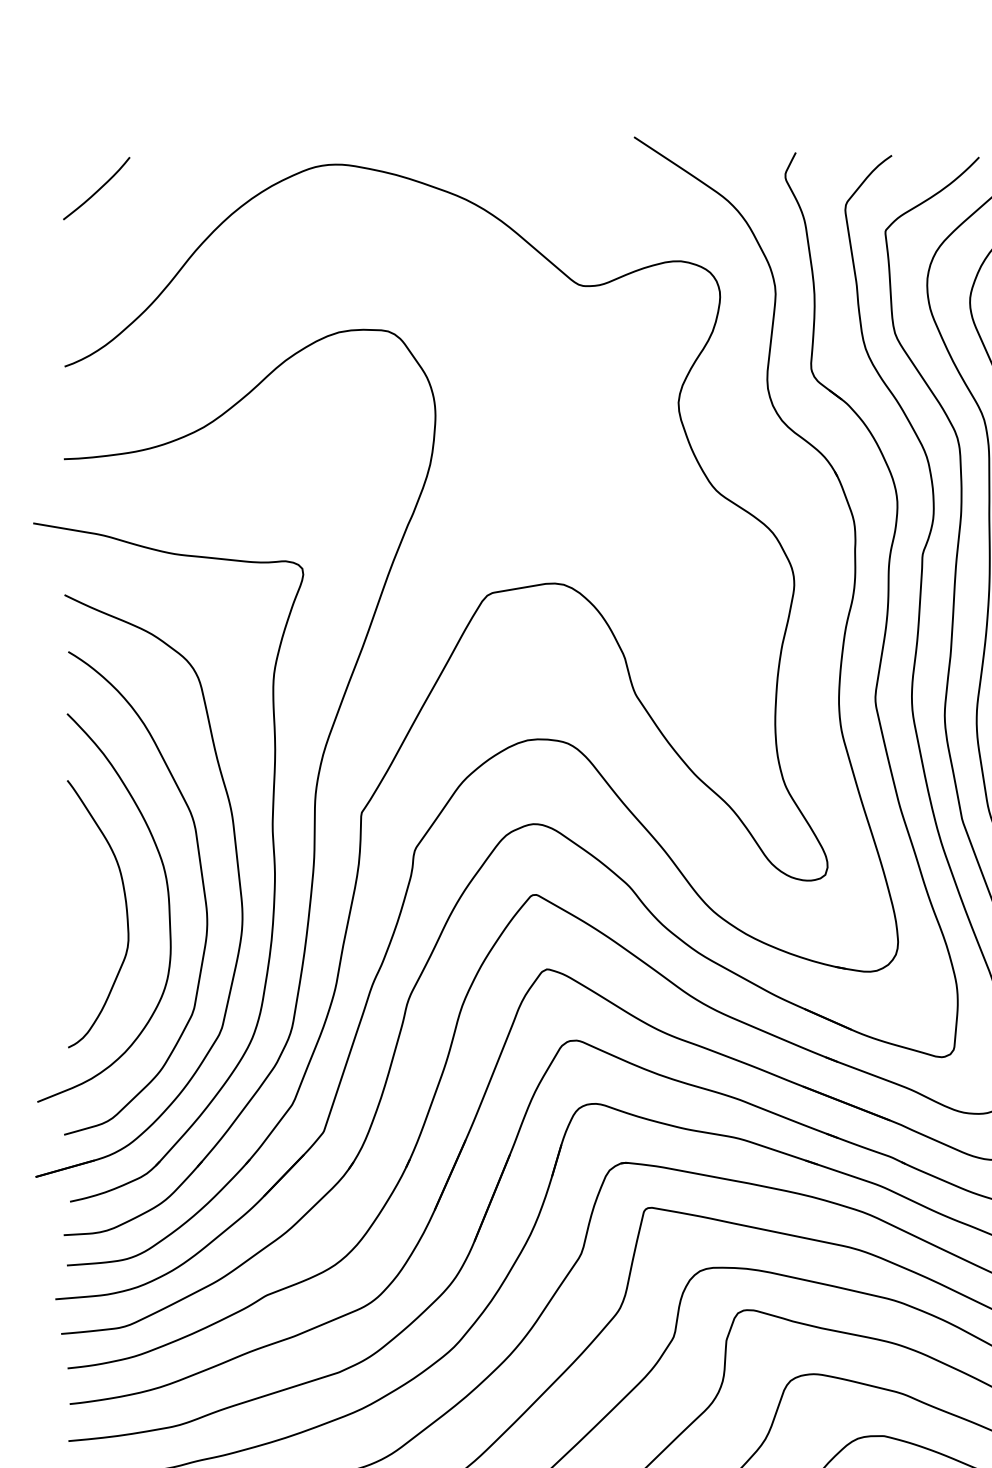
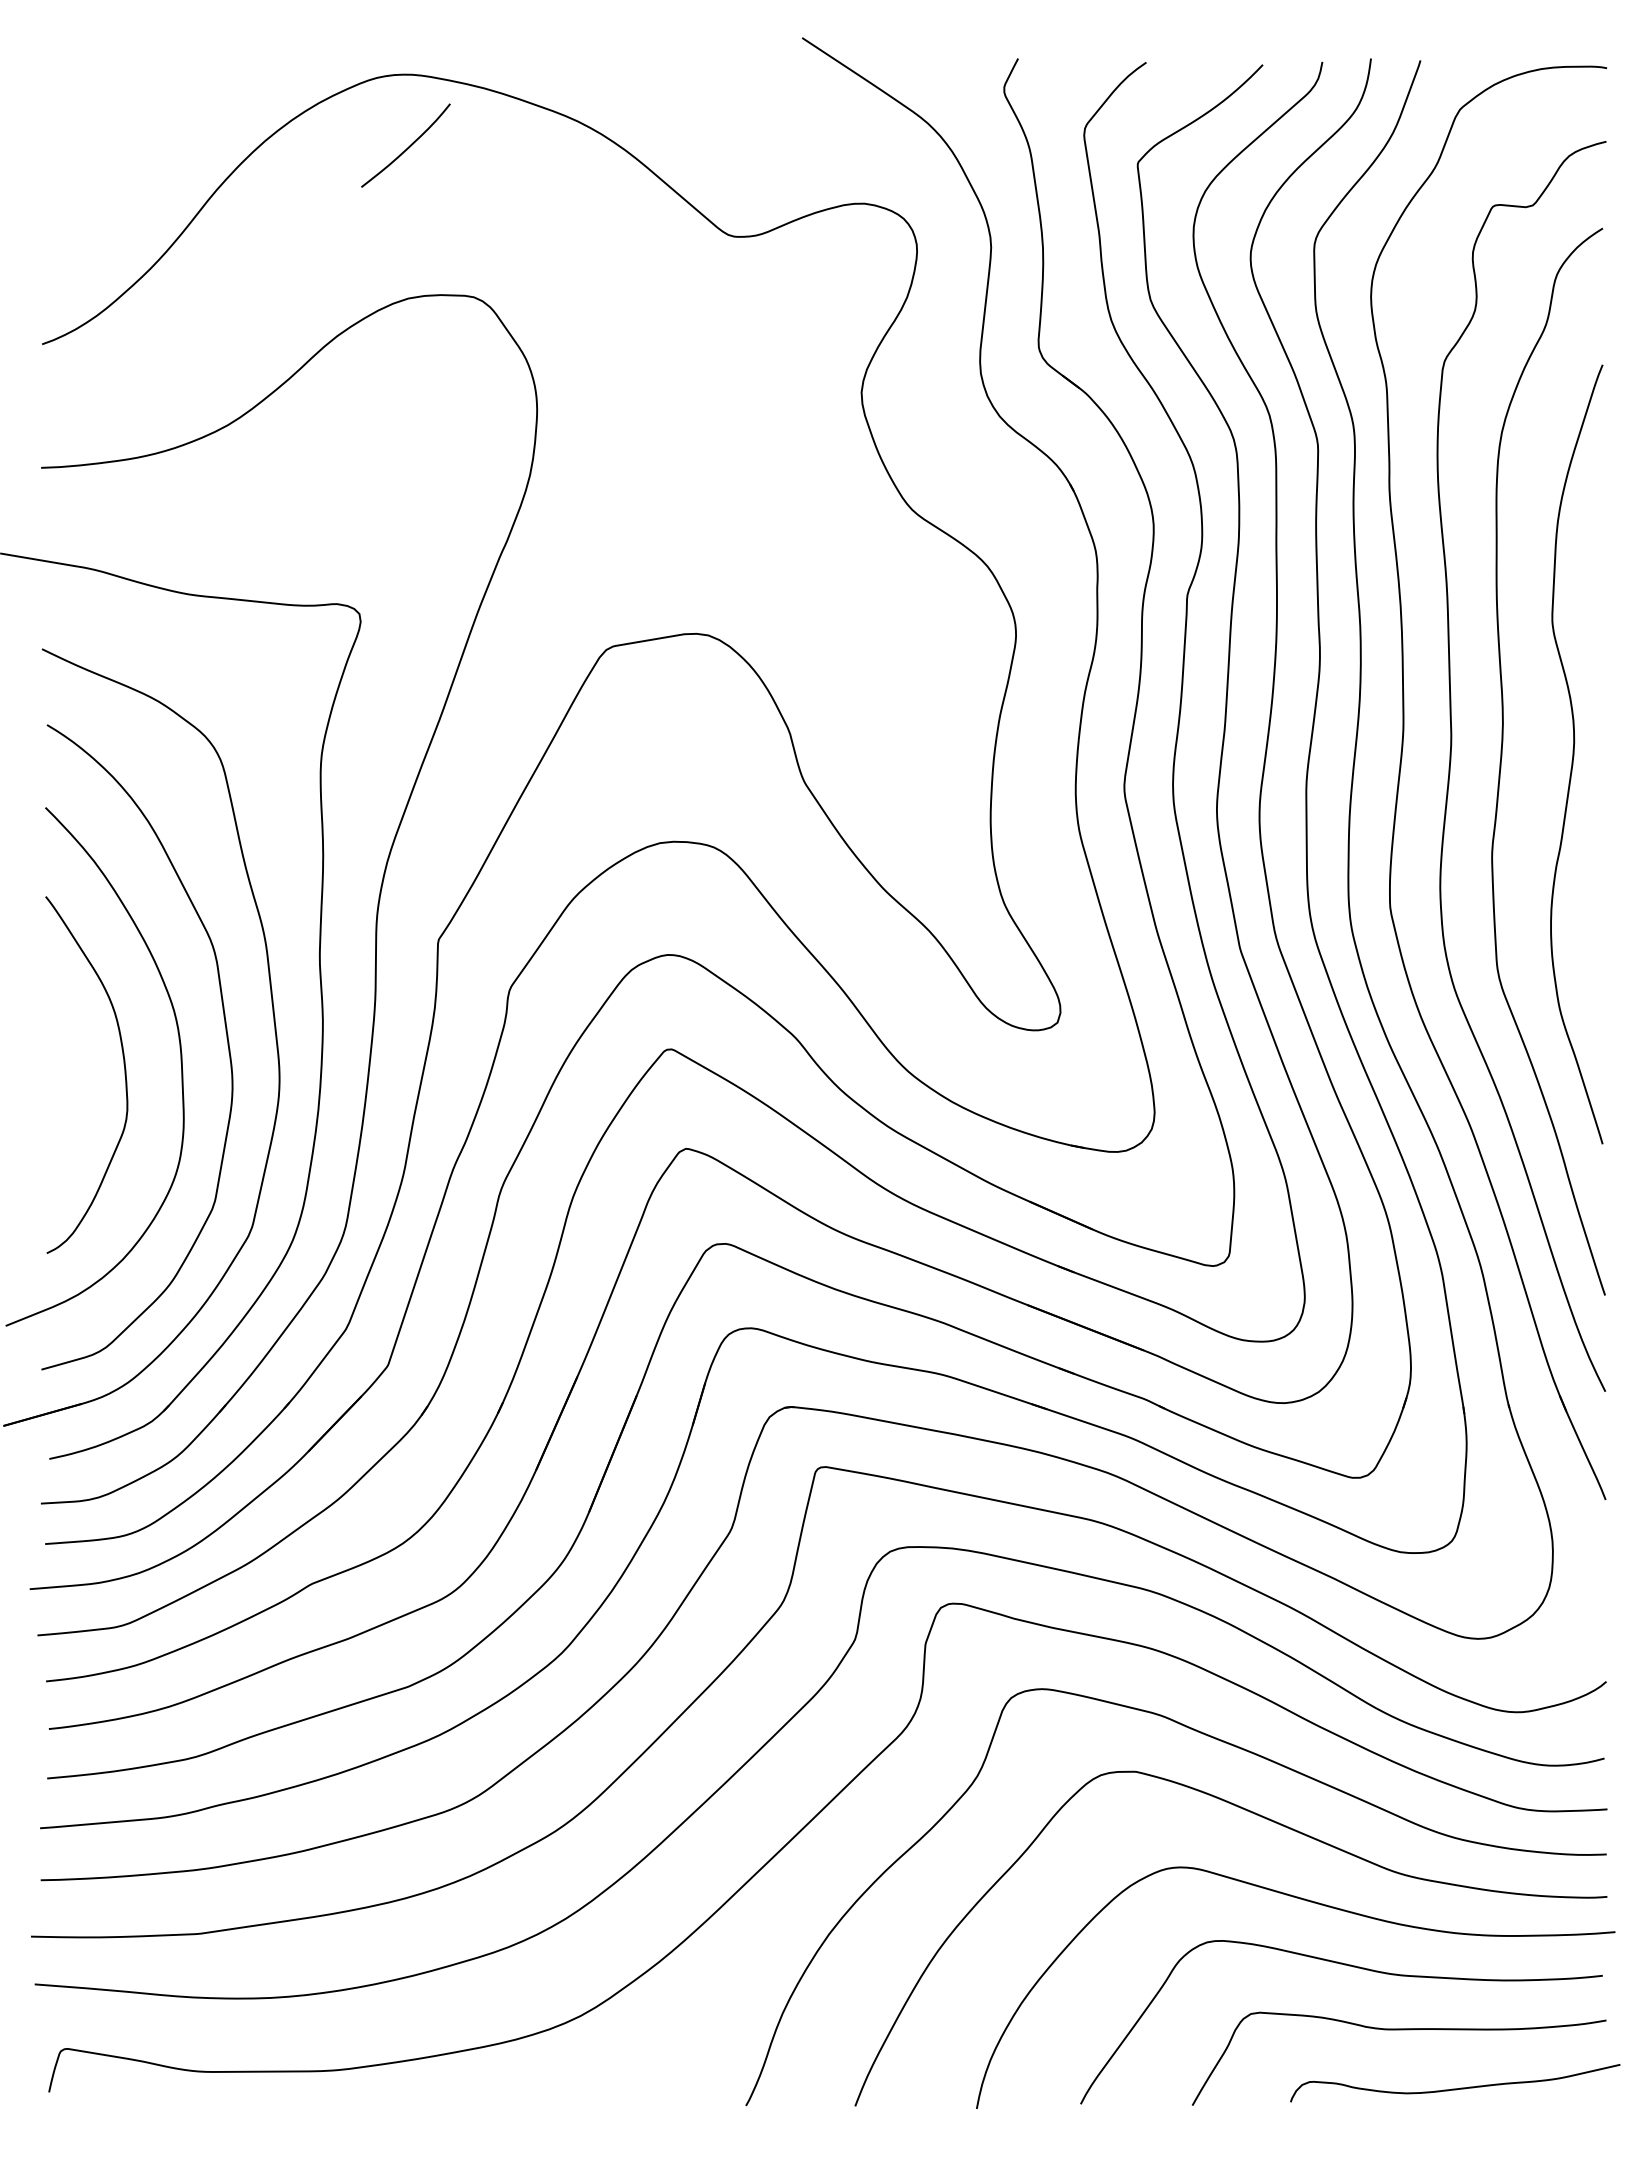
curve: (97, 189) -> (407, 147), moved

